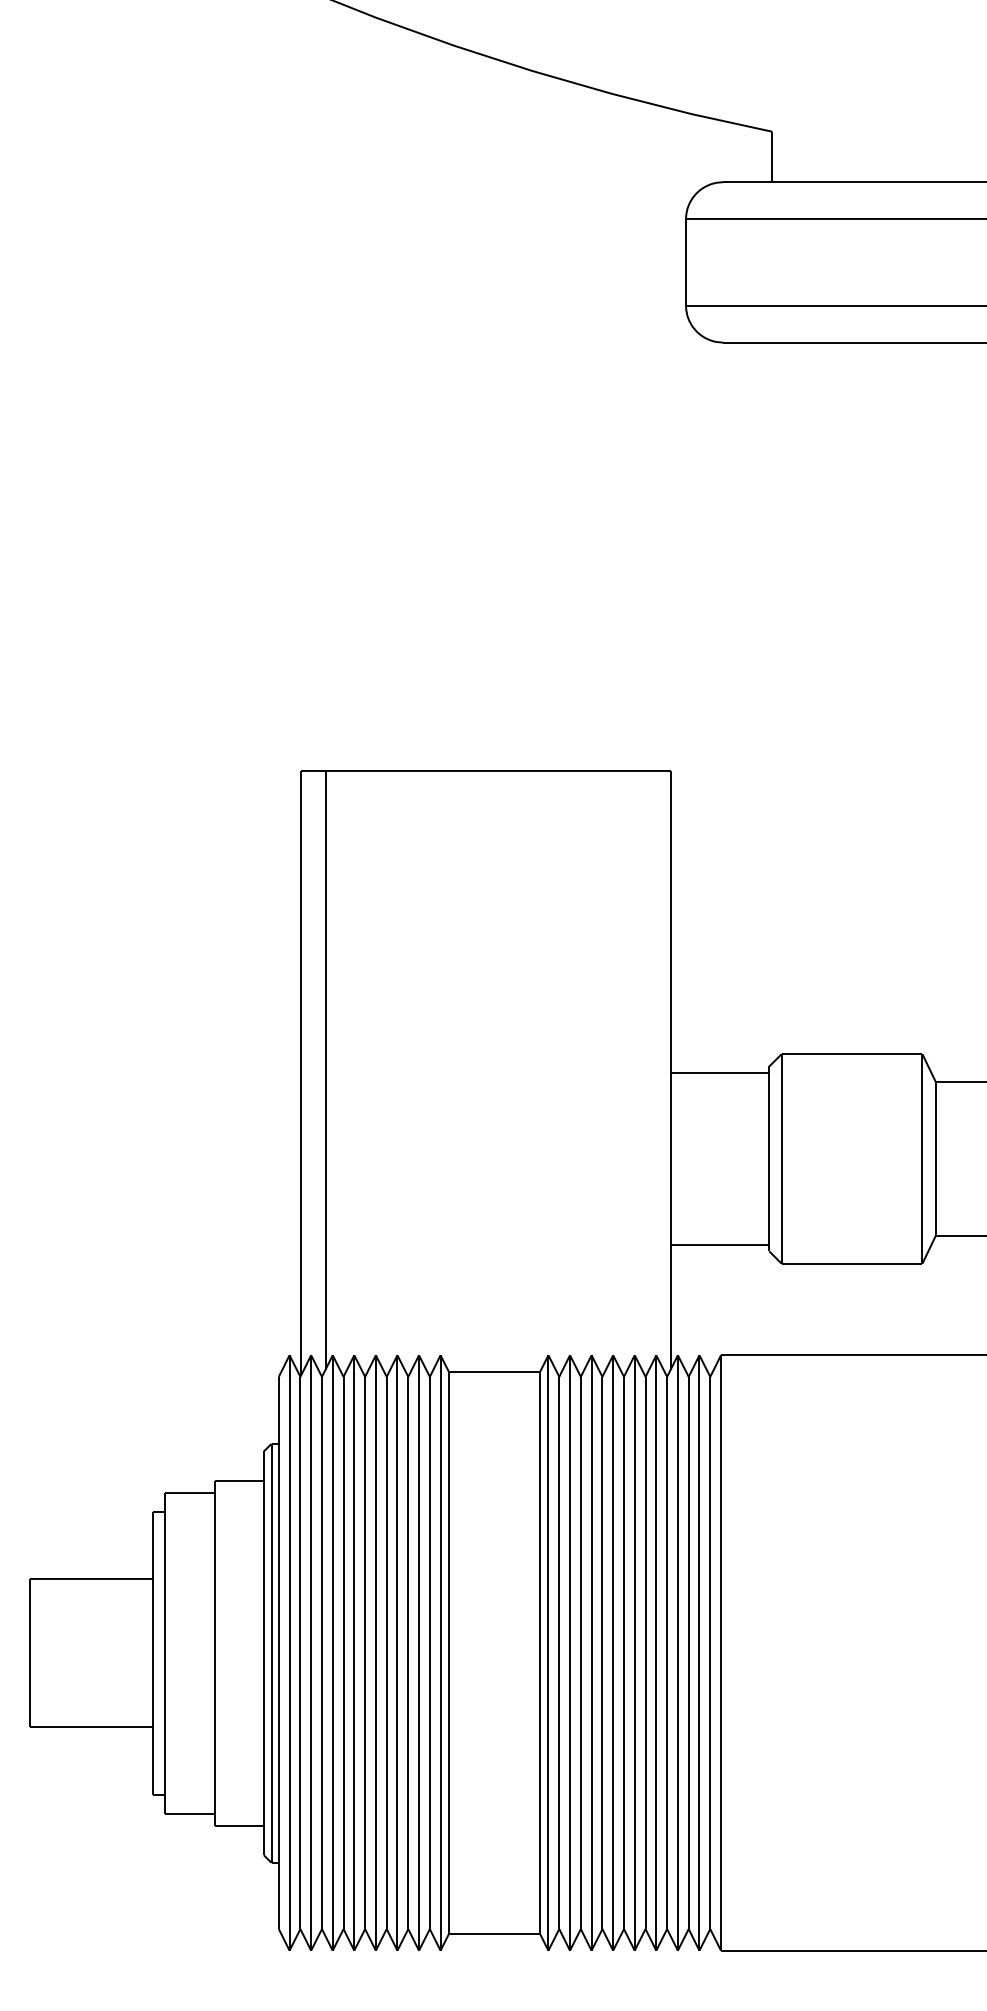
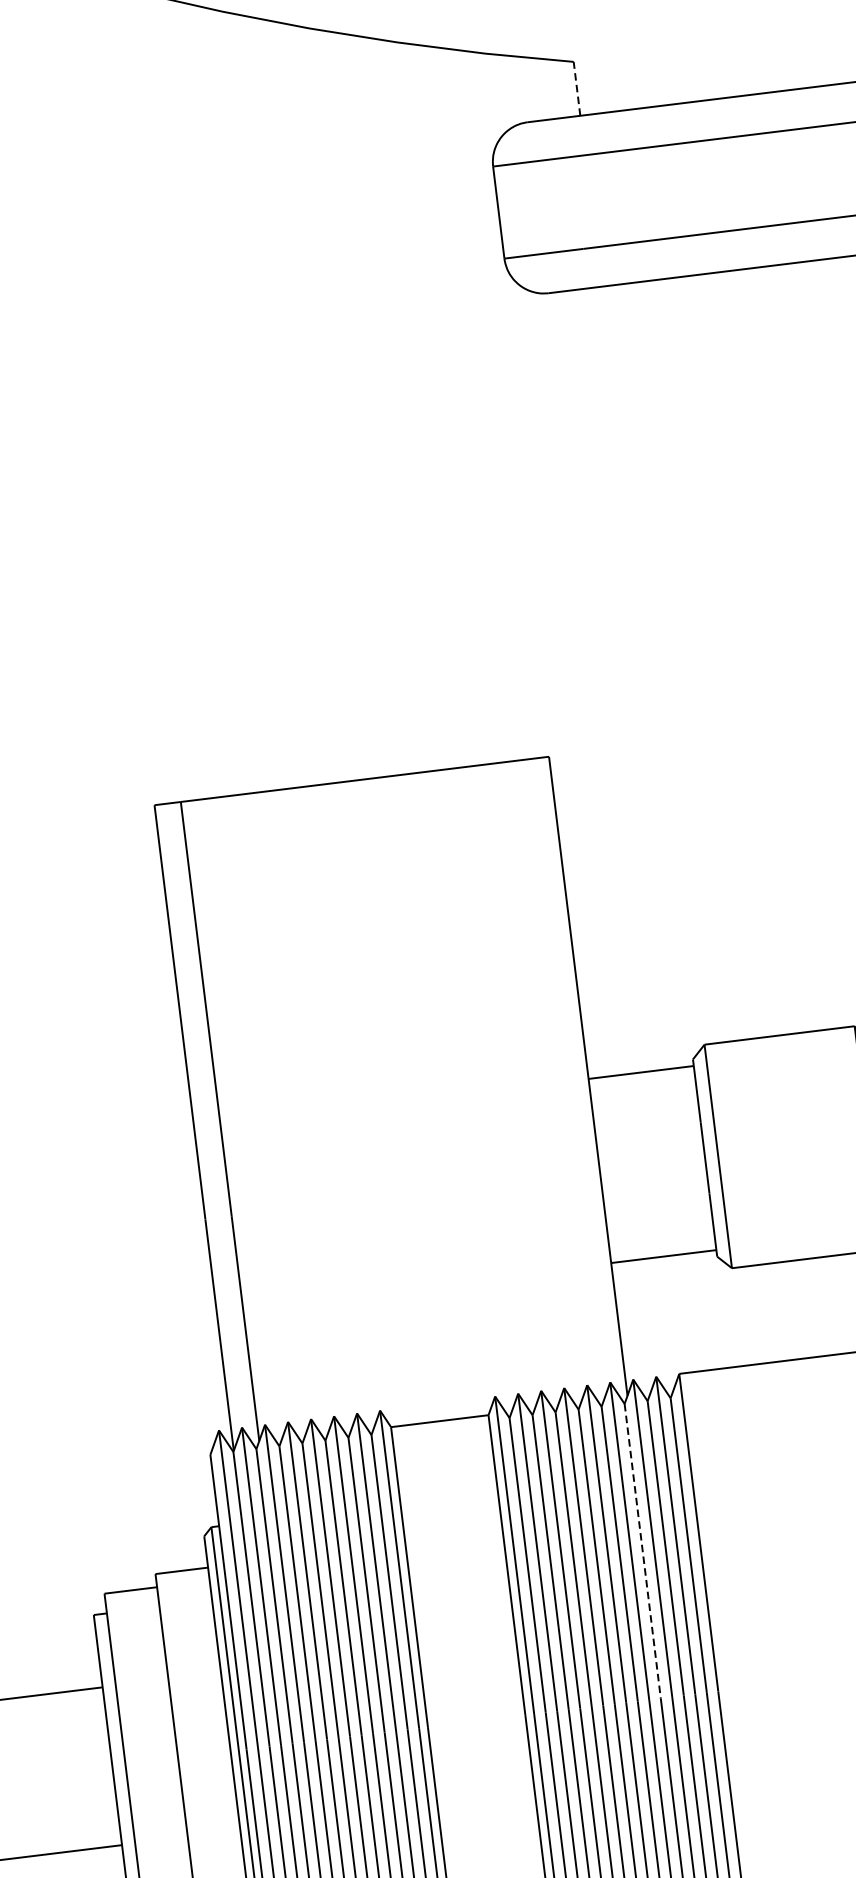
line: (772, 156) -> (577, 88), solid -> dashed
line: (667, 1515) -> (643, 1551), solid -> dashed

